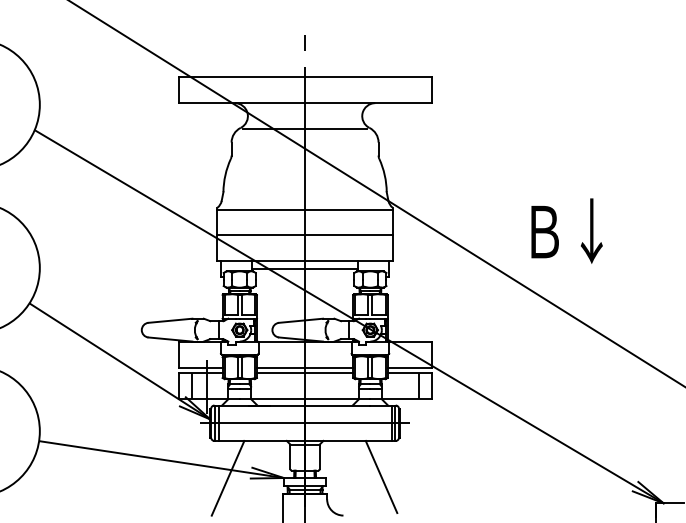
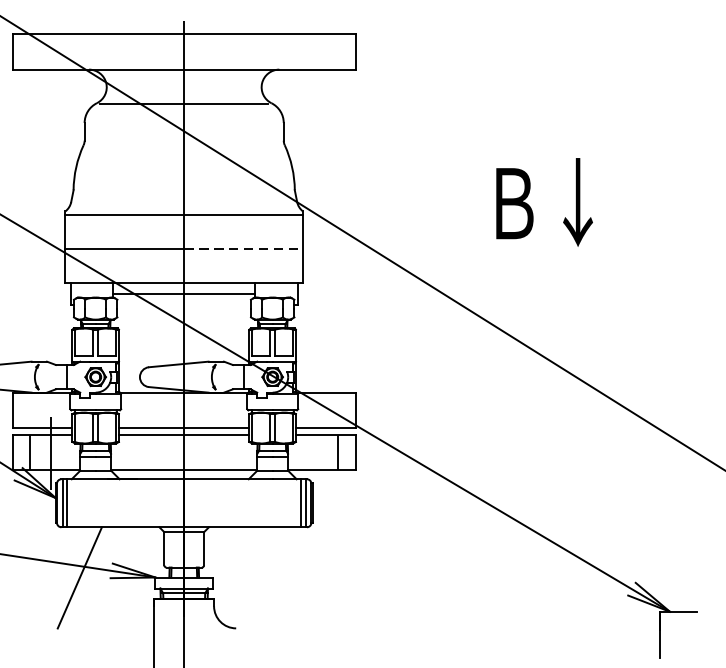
text: (566, 230) -> (543, 201), moved
line: (348, 235) -> (243, 248), solid -> dashed
line: (305, 423) -> (184, 503), removed
line: (381, 476) -> (287, 575), removed

